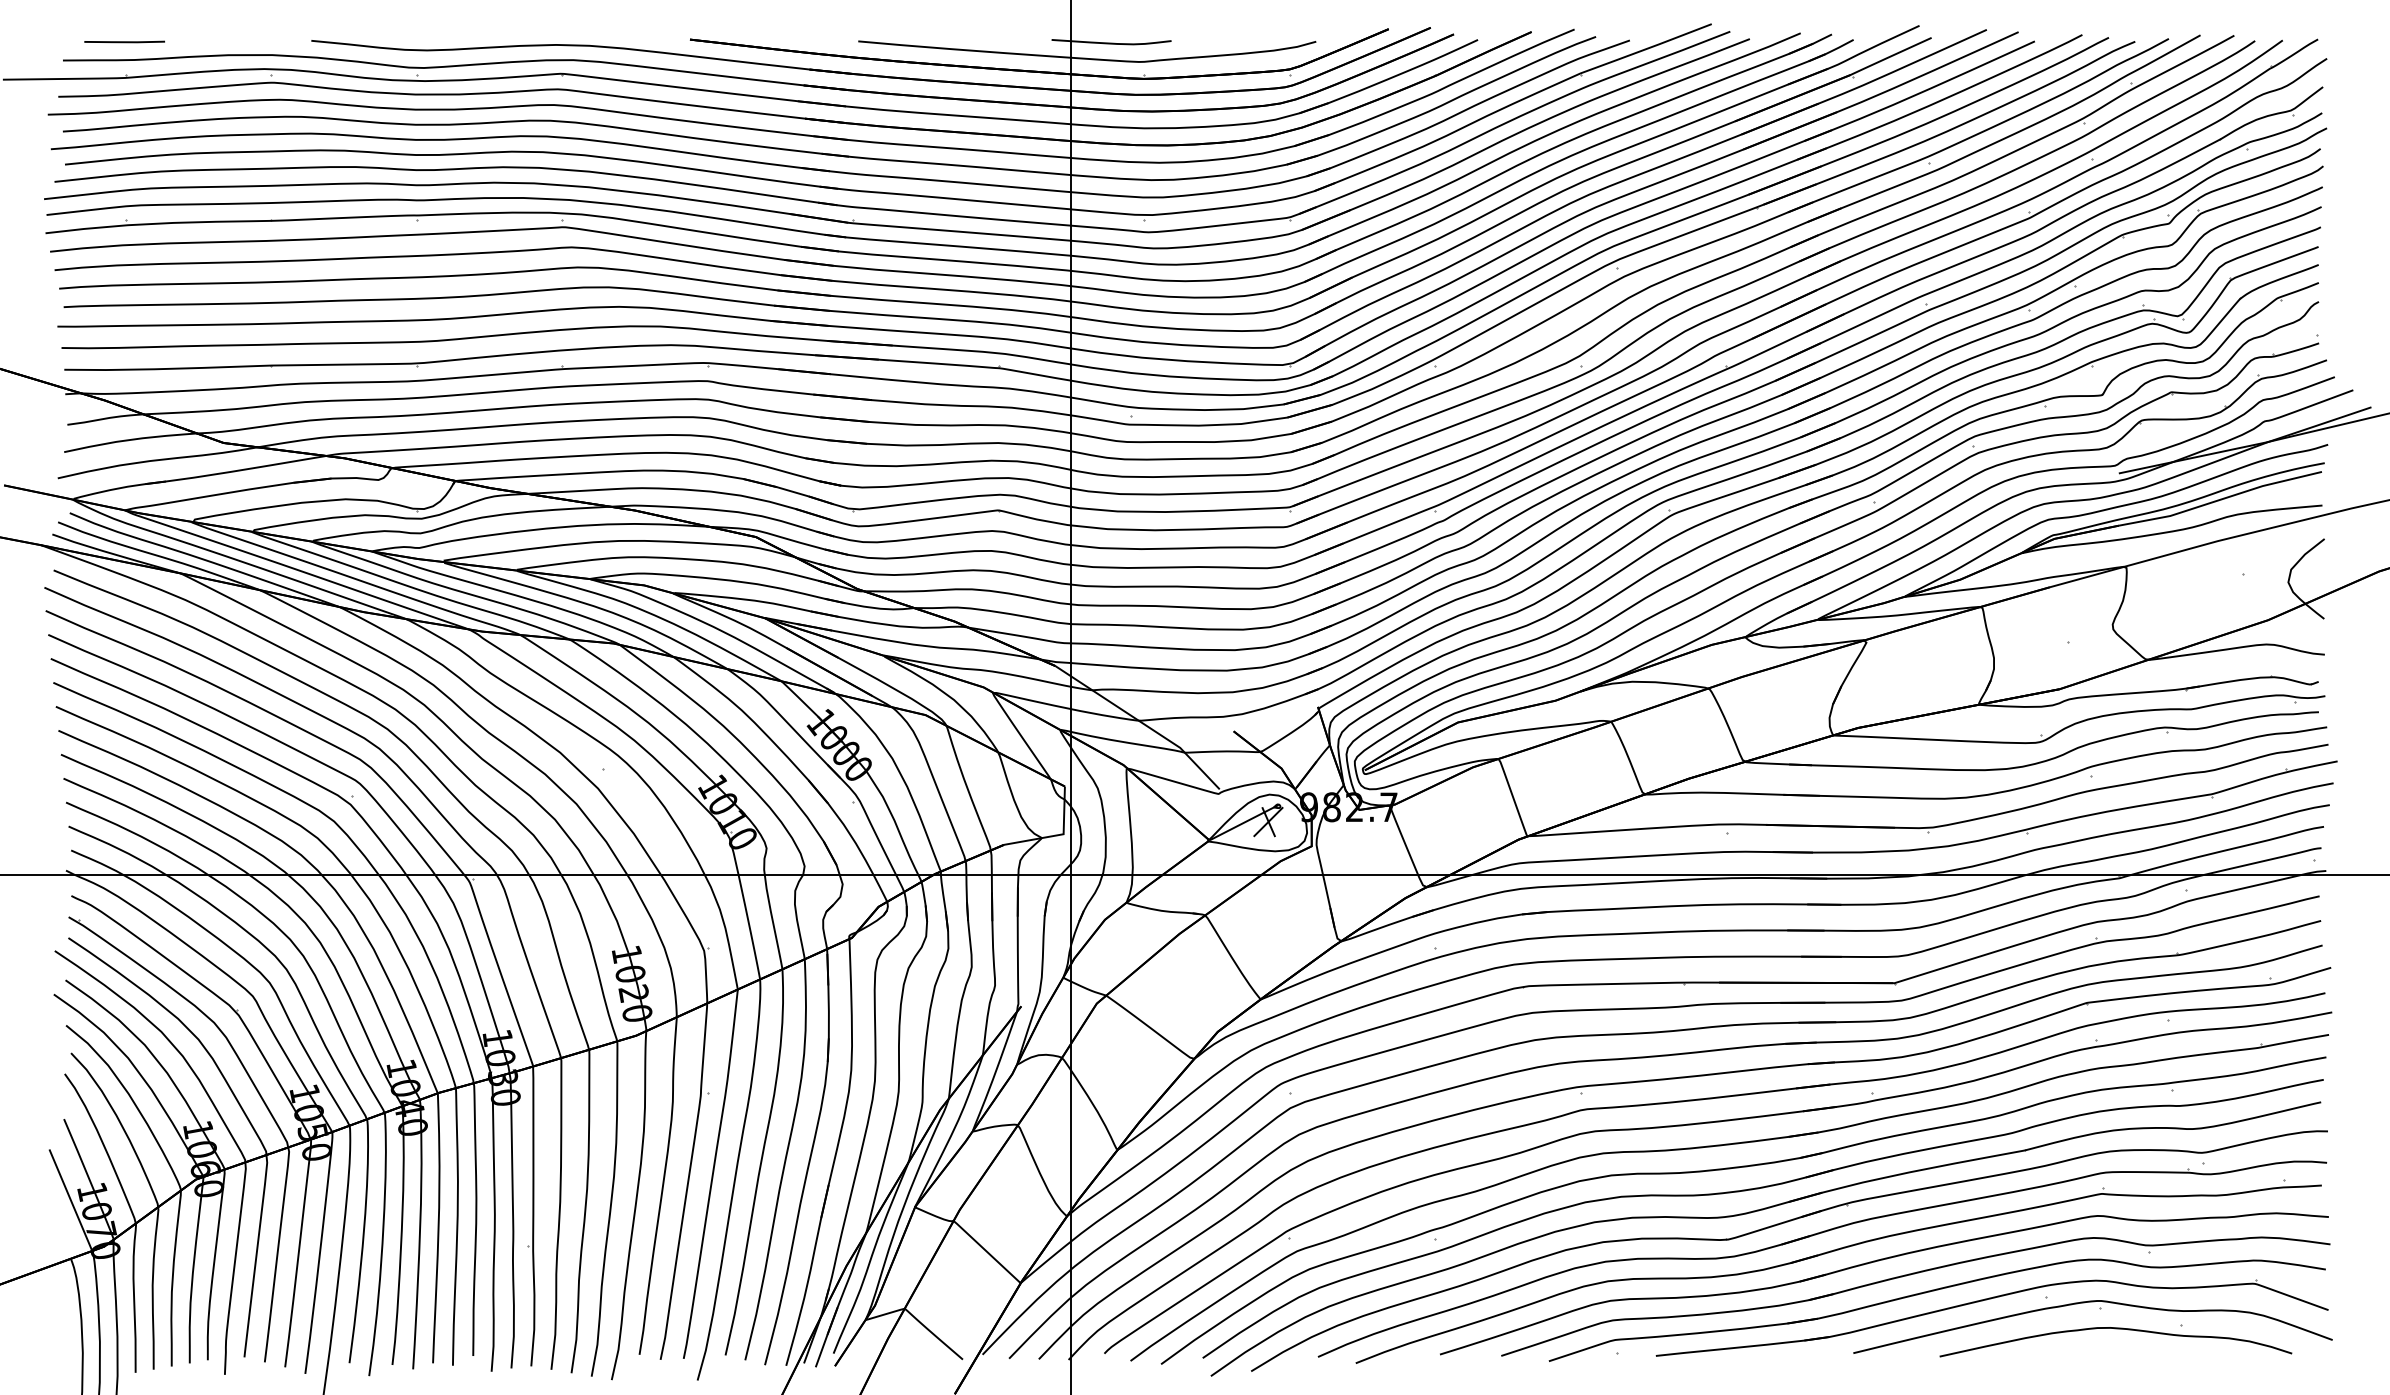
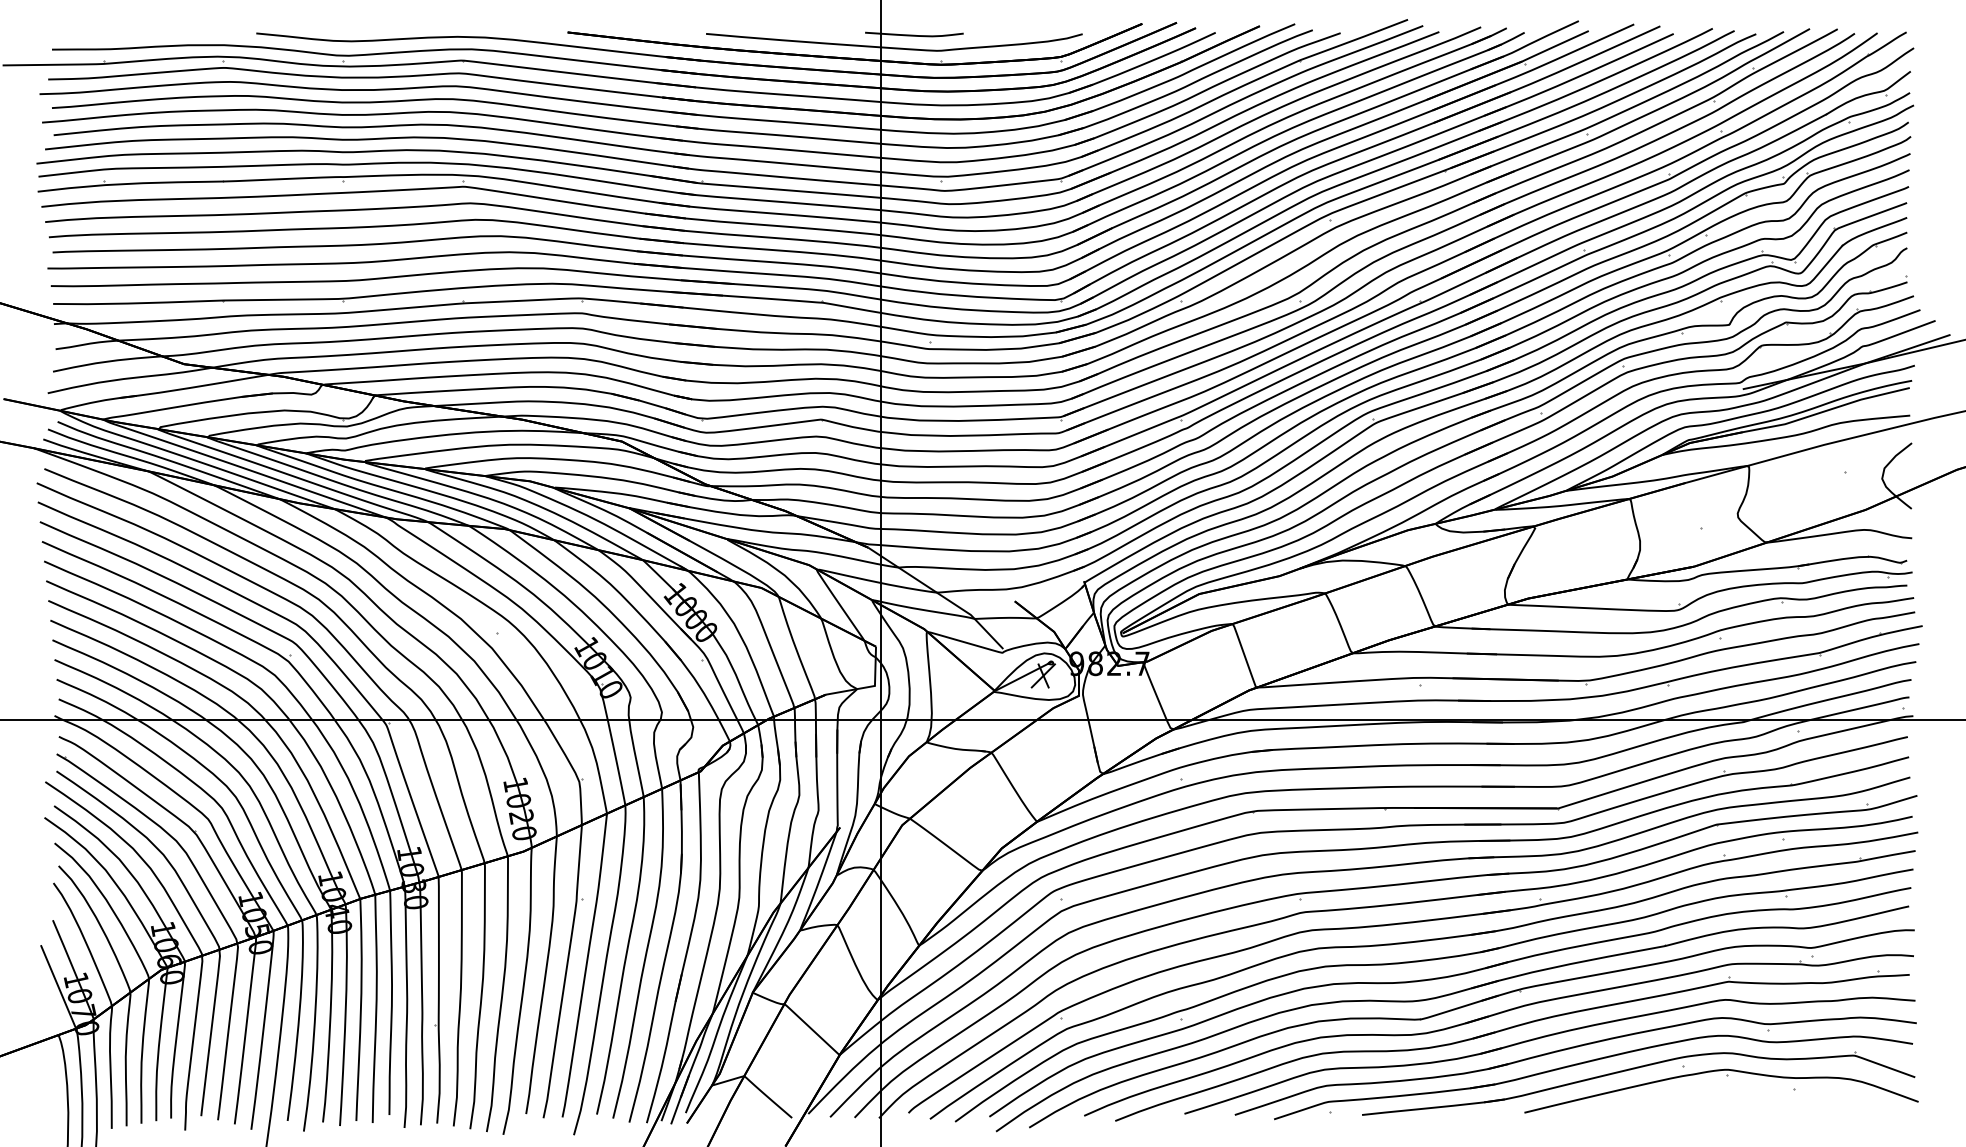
line: (124, 41) -> (102, 34), removed
curve: (2115, 1329) -> (1740, 1093), removed

